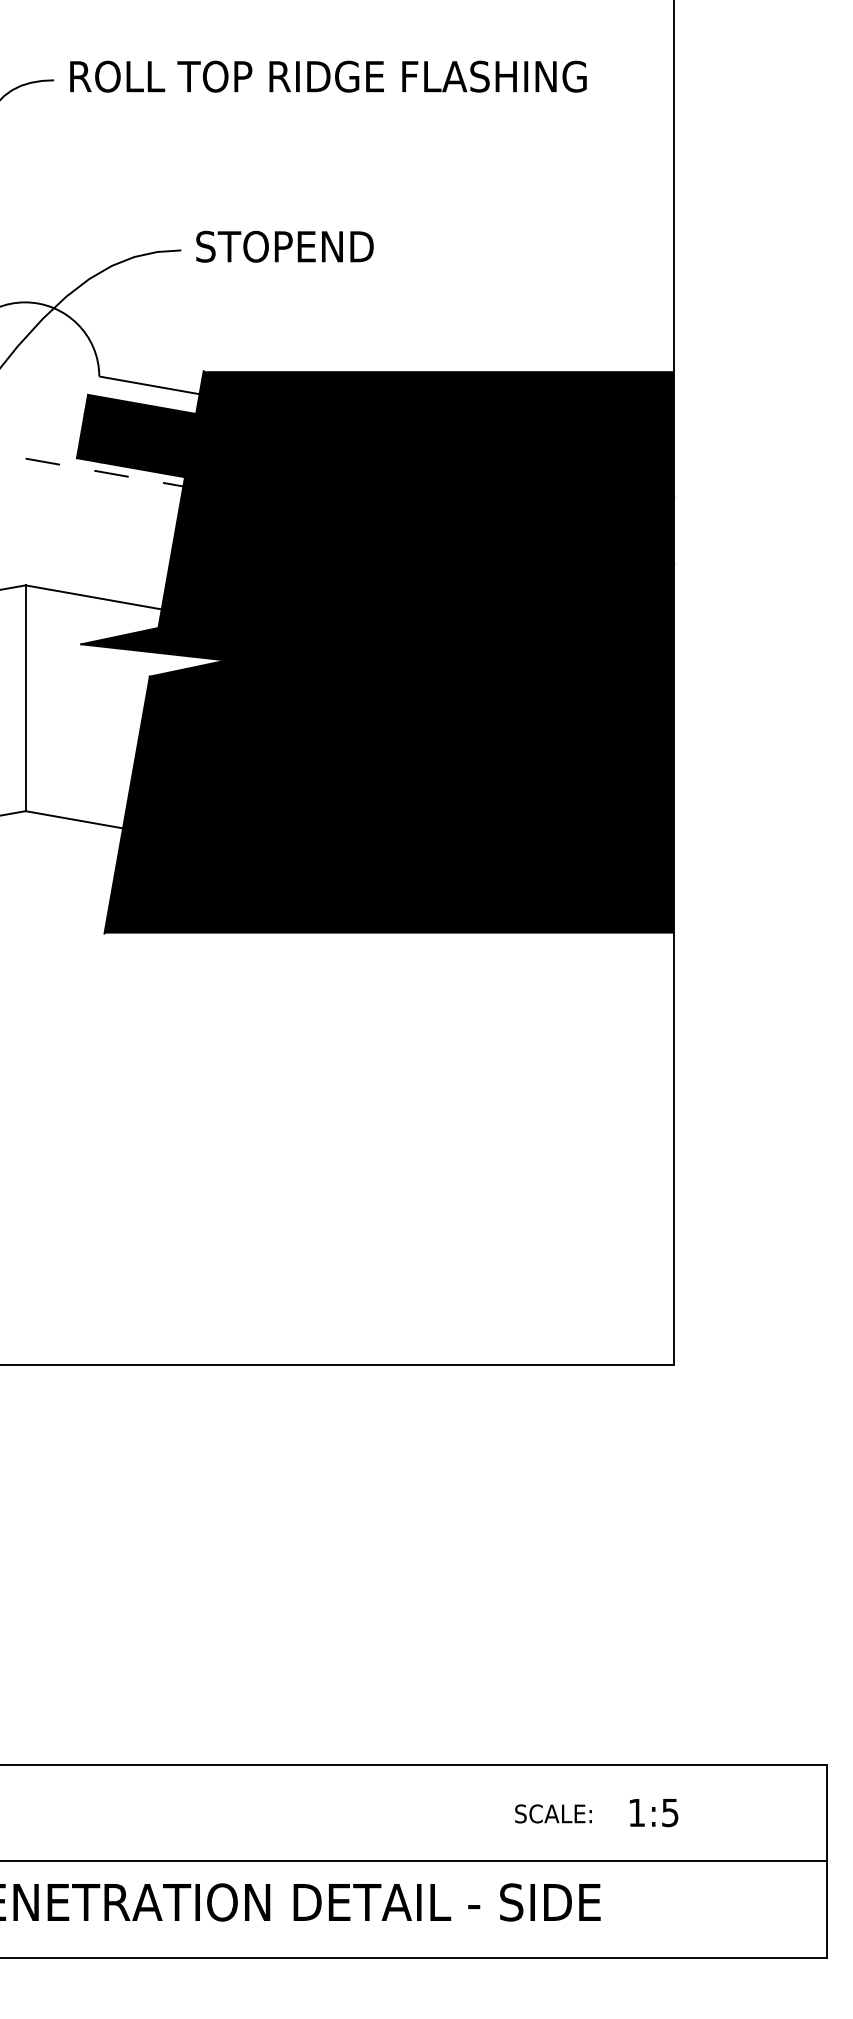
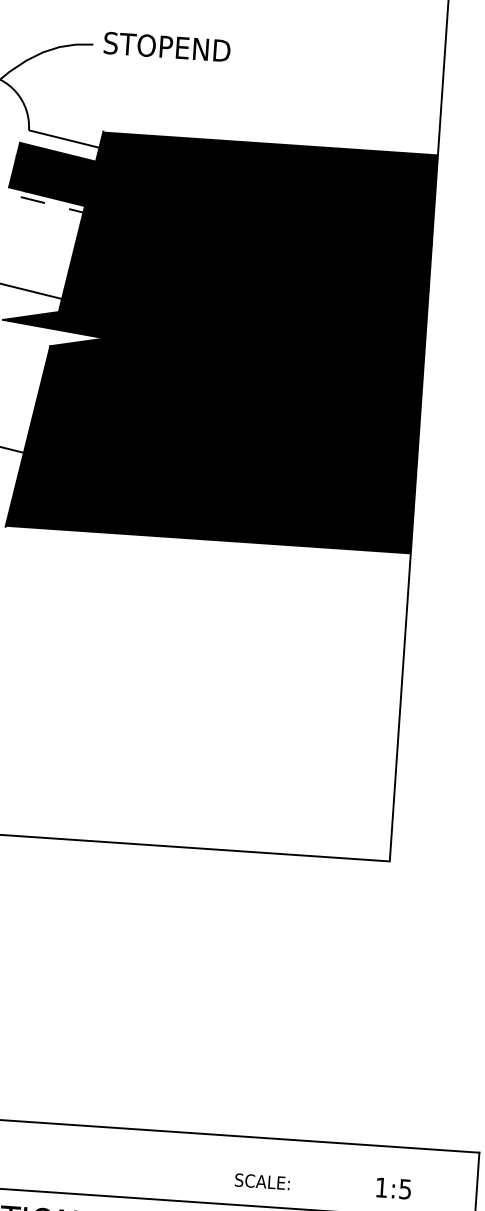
text: (553, 1813) -> (262, 1181), moved
text: (654, 1813) -> (394, 1189), moved

